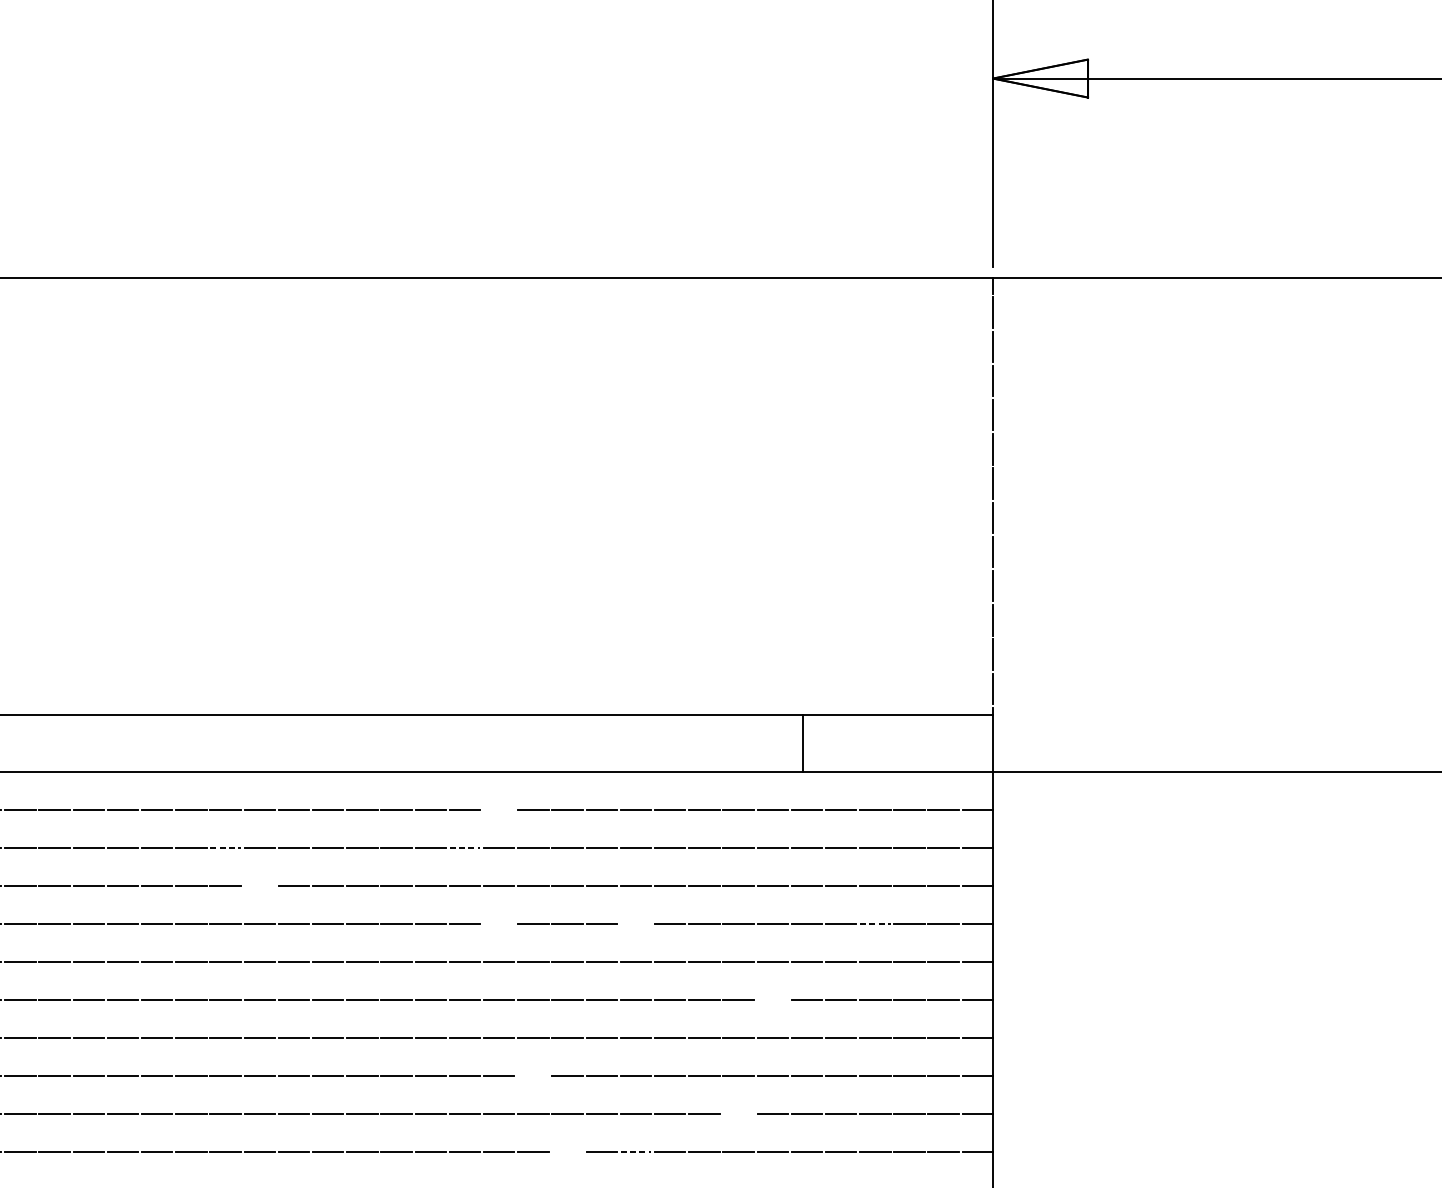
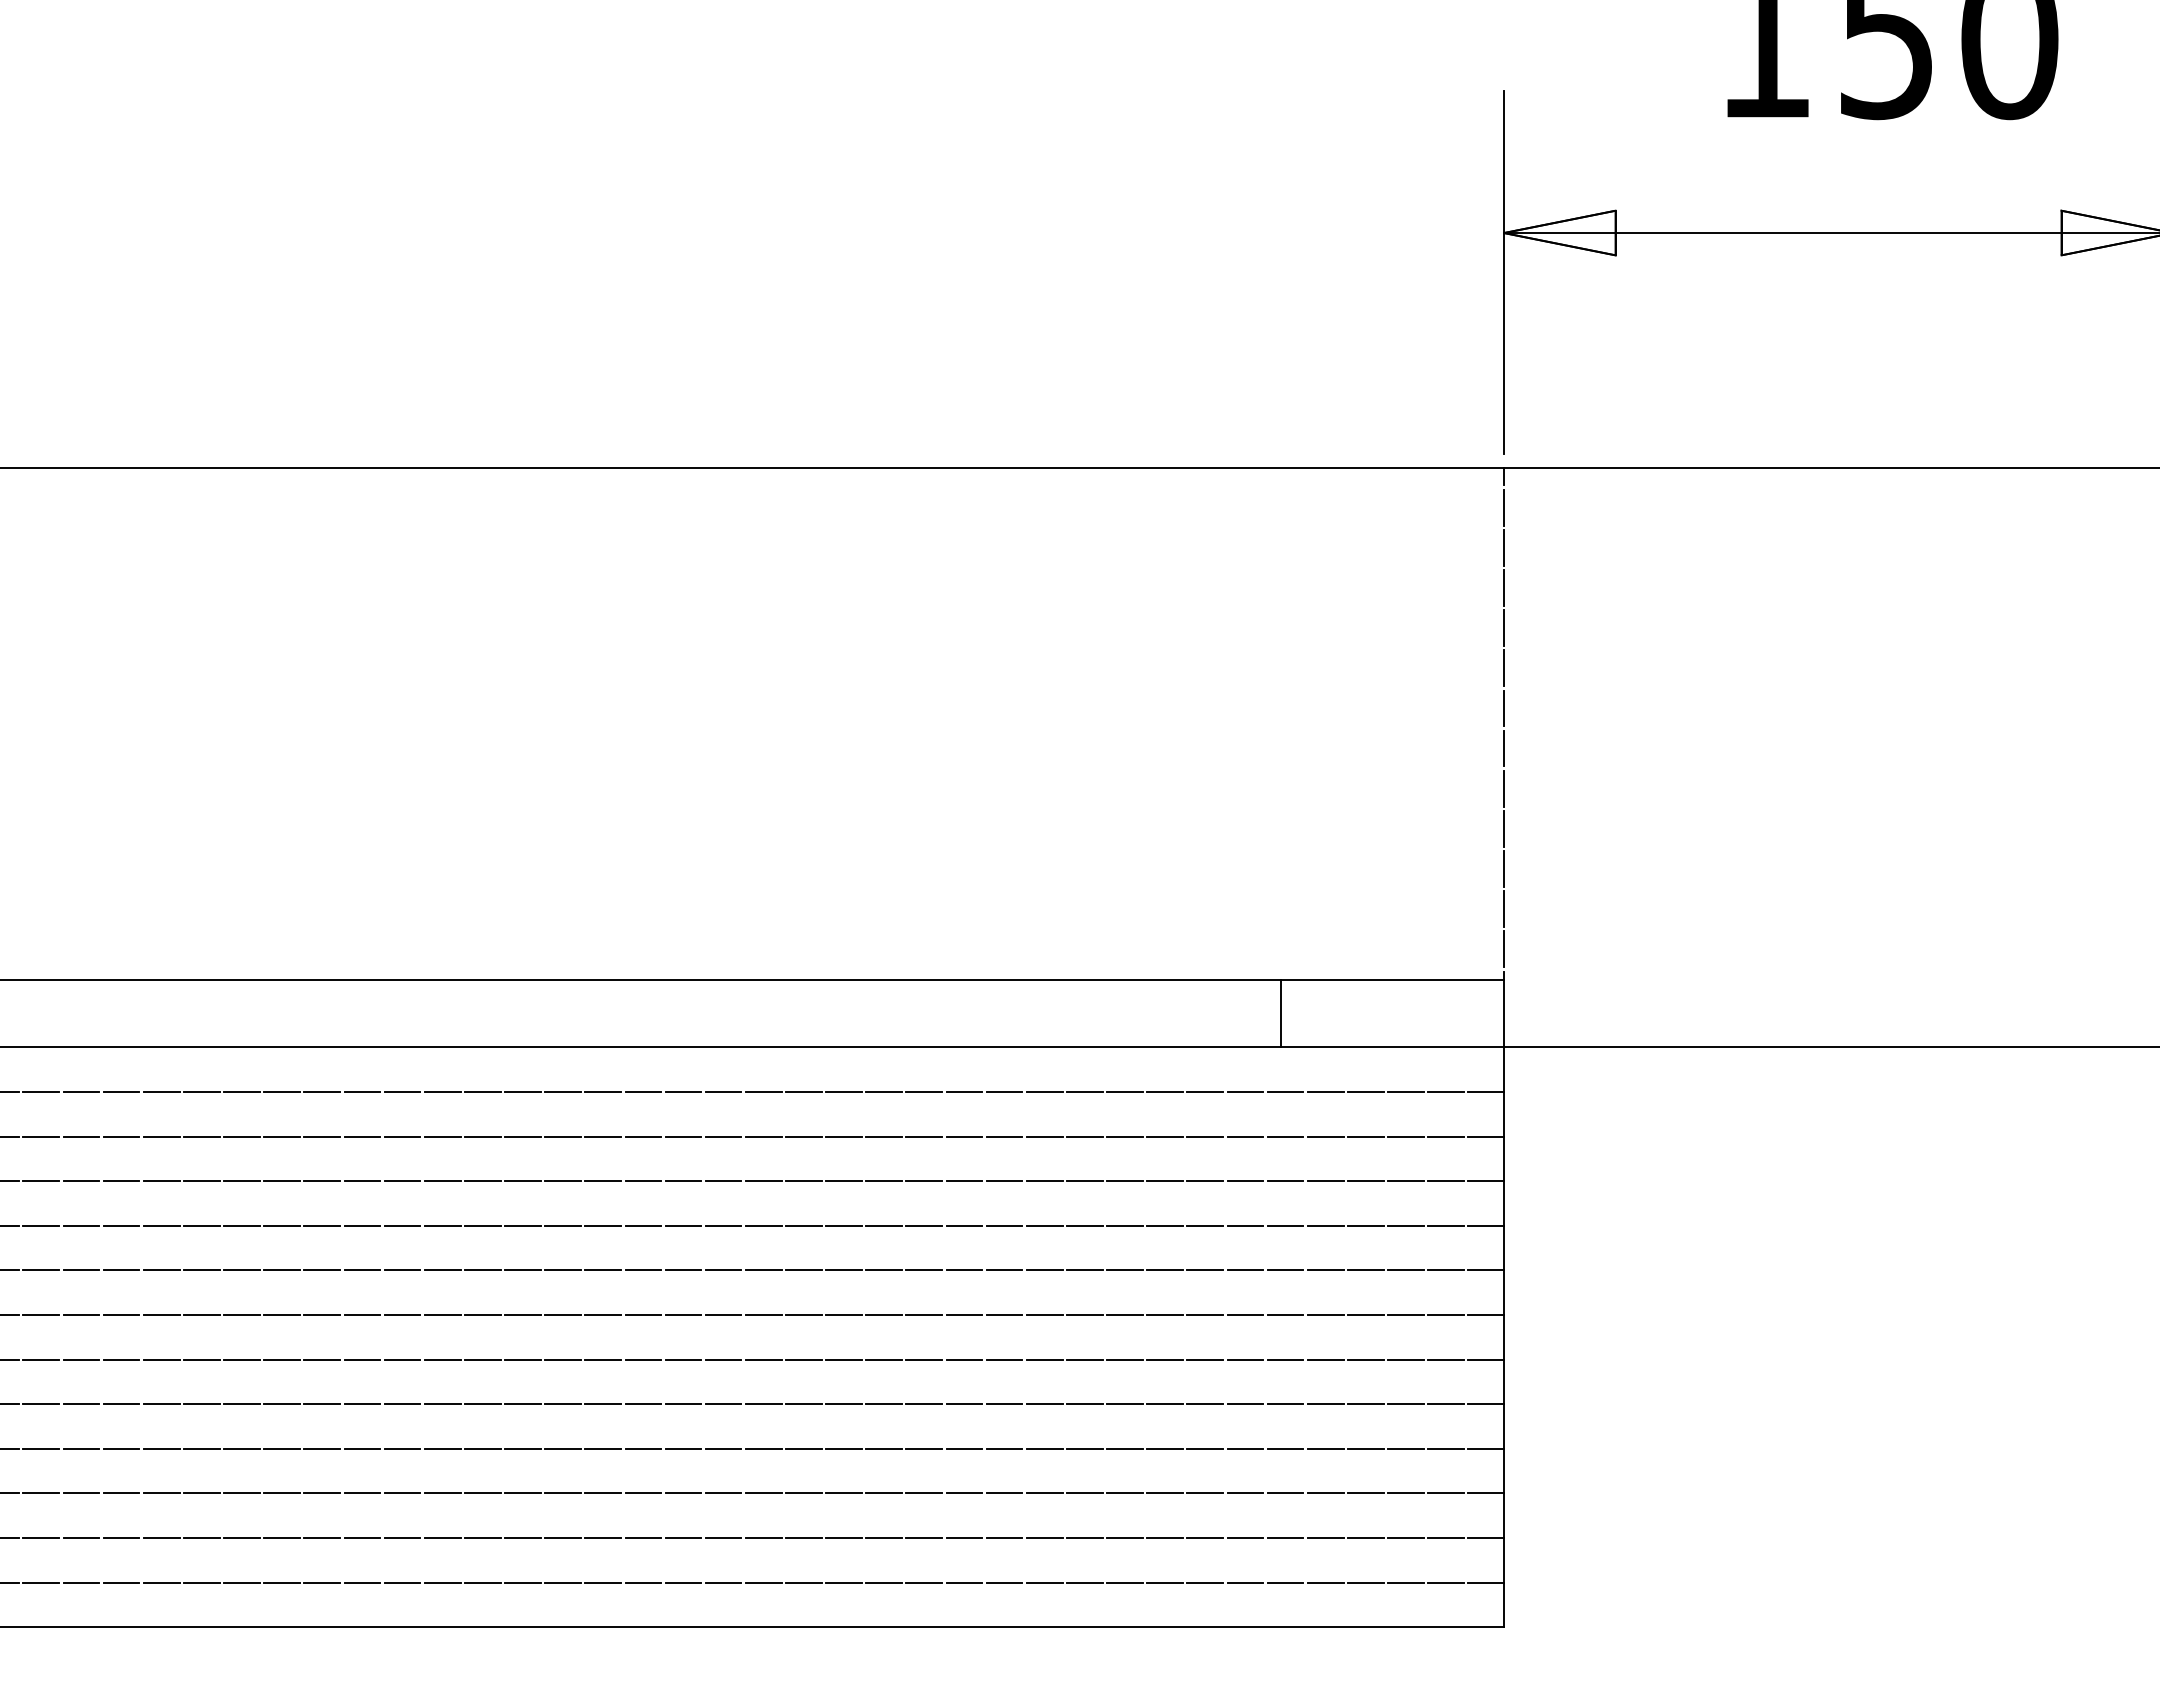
line: (499, 809) -> (924, 1091), added
line: (225, 848) -> (603, 1136), dashed -> solid
line: (465, 848) -> (884, 1136), dashed -> solid
line: (259, 886) -> (643, 1181), added
line: (499, 924) -> (924, 1225), added
line: (635, 924) -> (1084, 1225), added
line: (875, 924) -> (1365, 1225), dashed -> solid
line: (772, 999) -> (1245, 1314), added
line: (533, 1076) -> (964, 1404), added
line: (738, 1114) -> (1205, 1448), added
line: (567, 1152) -> (1004, 1493), added
line: (635, 1152) -> (1084, 1493), dashed -> solid

